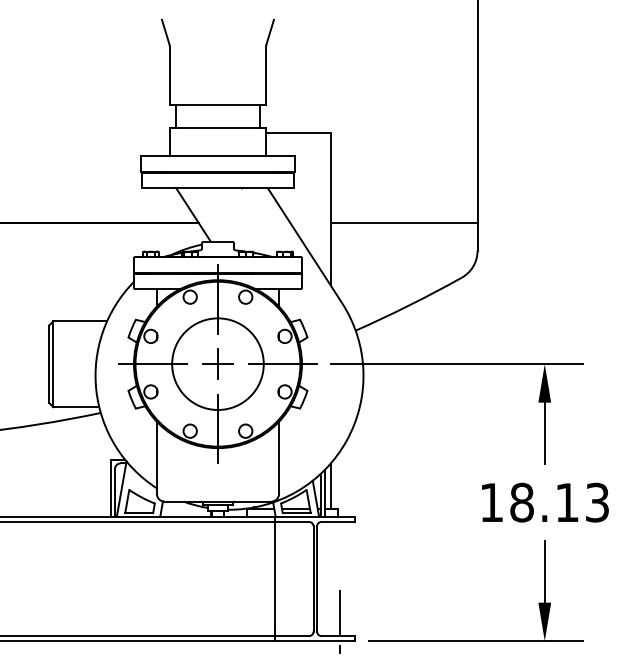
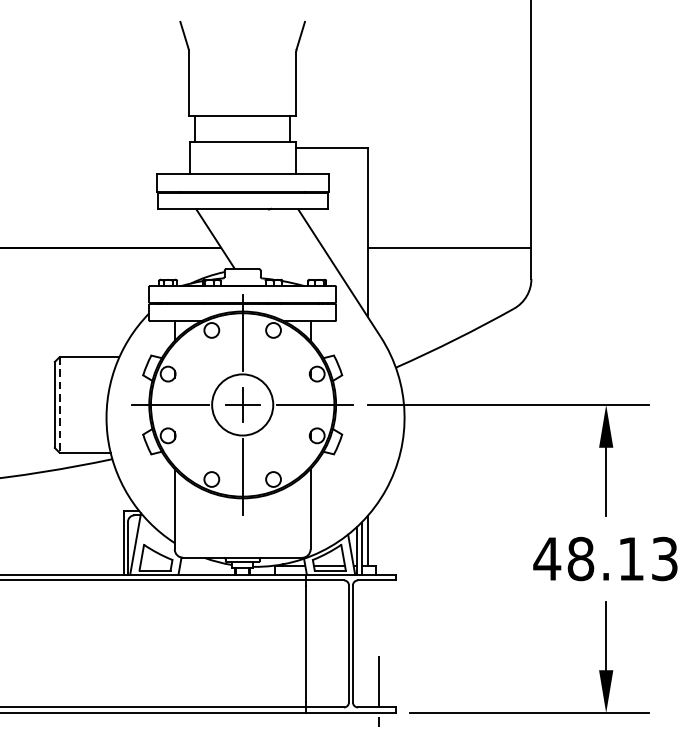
circle: (217, 363) -> (242, 404), size x0.6
line: (53, 364) -> (59, 405), solid -> dashed
text: (491, 502) -> (546, 558), 18.13 -> 48.13

